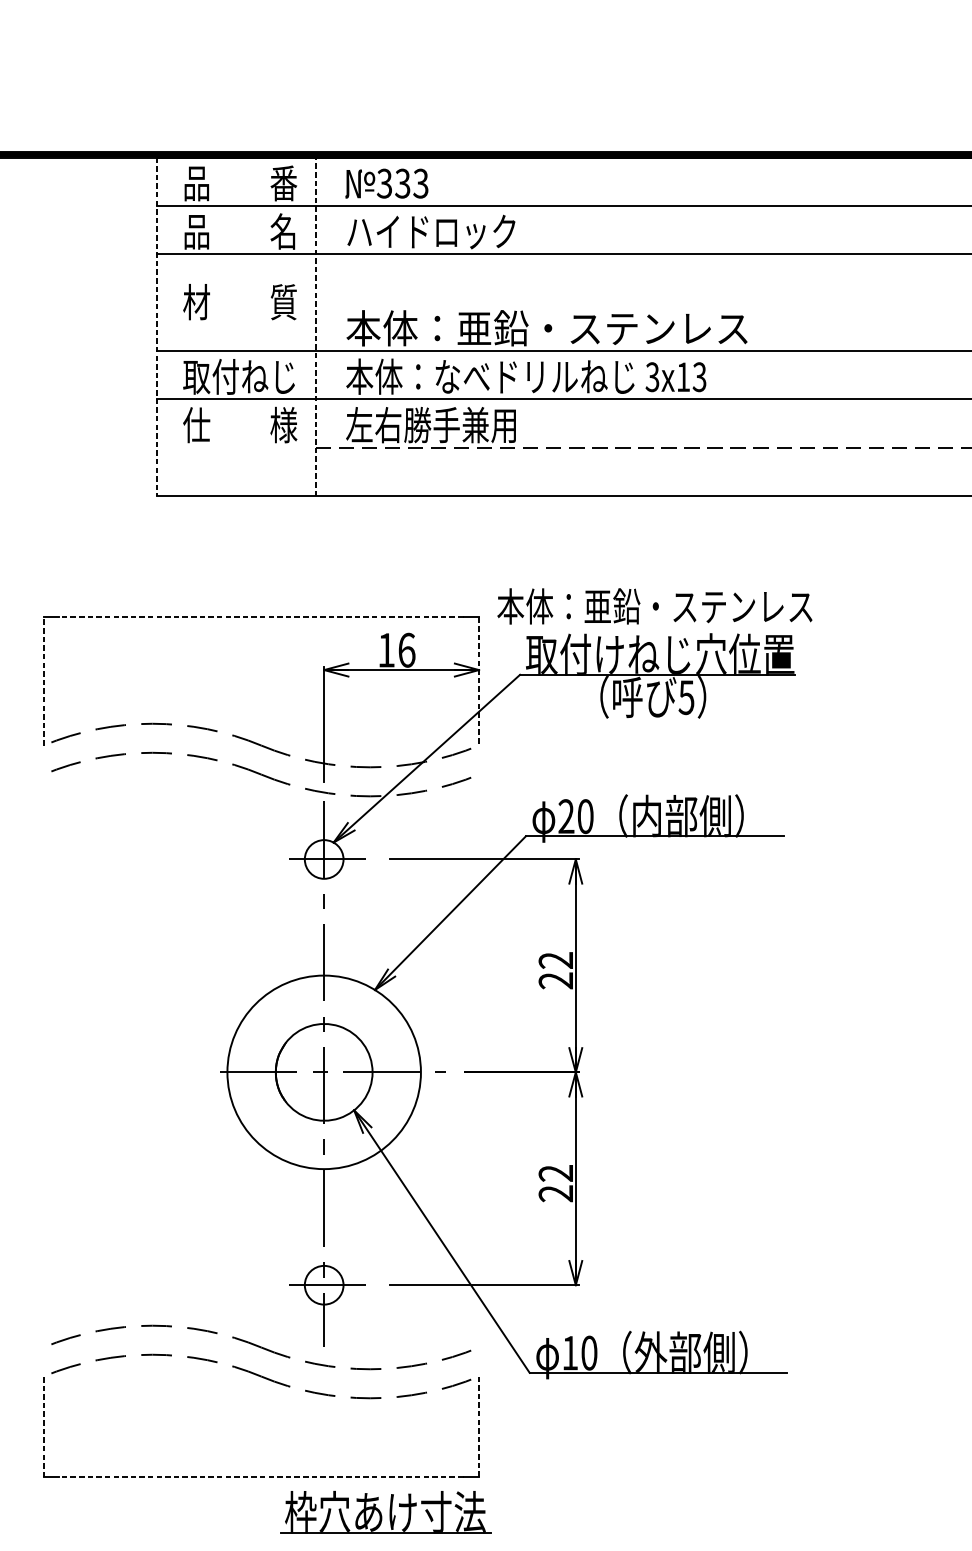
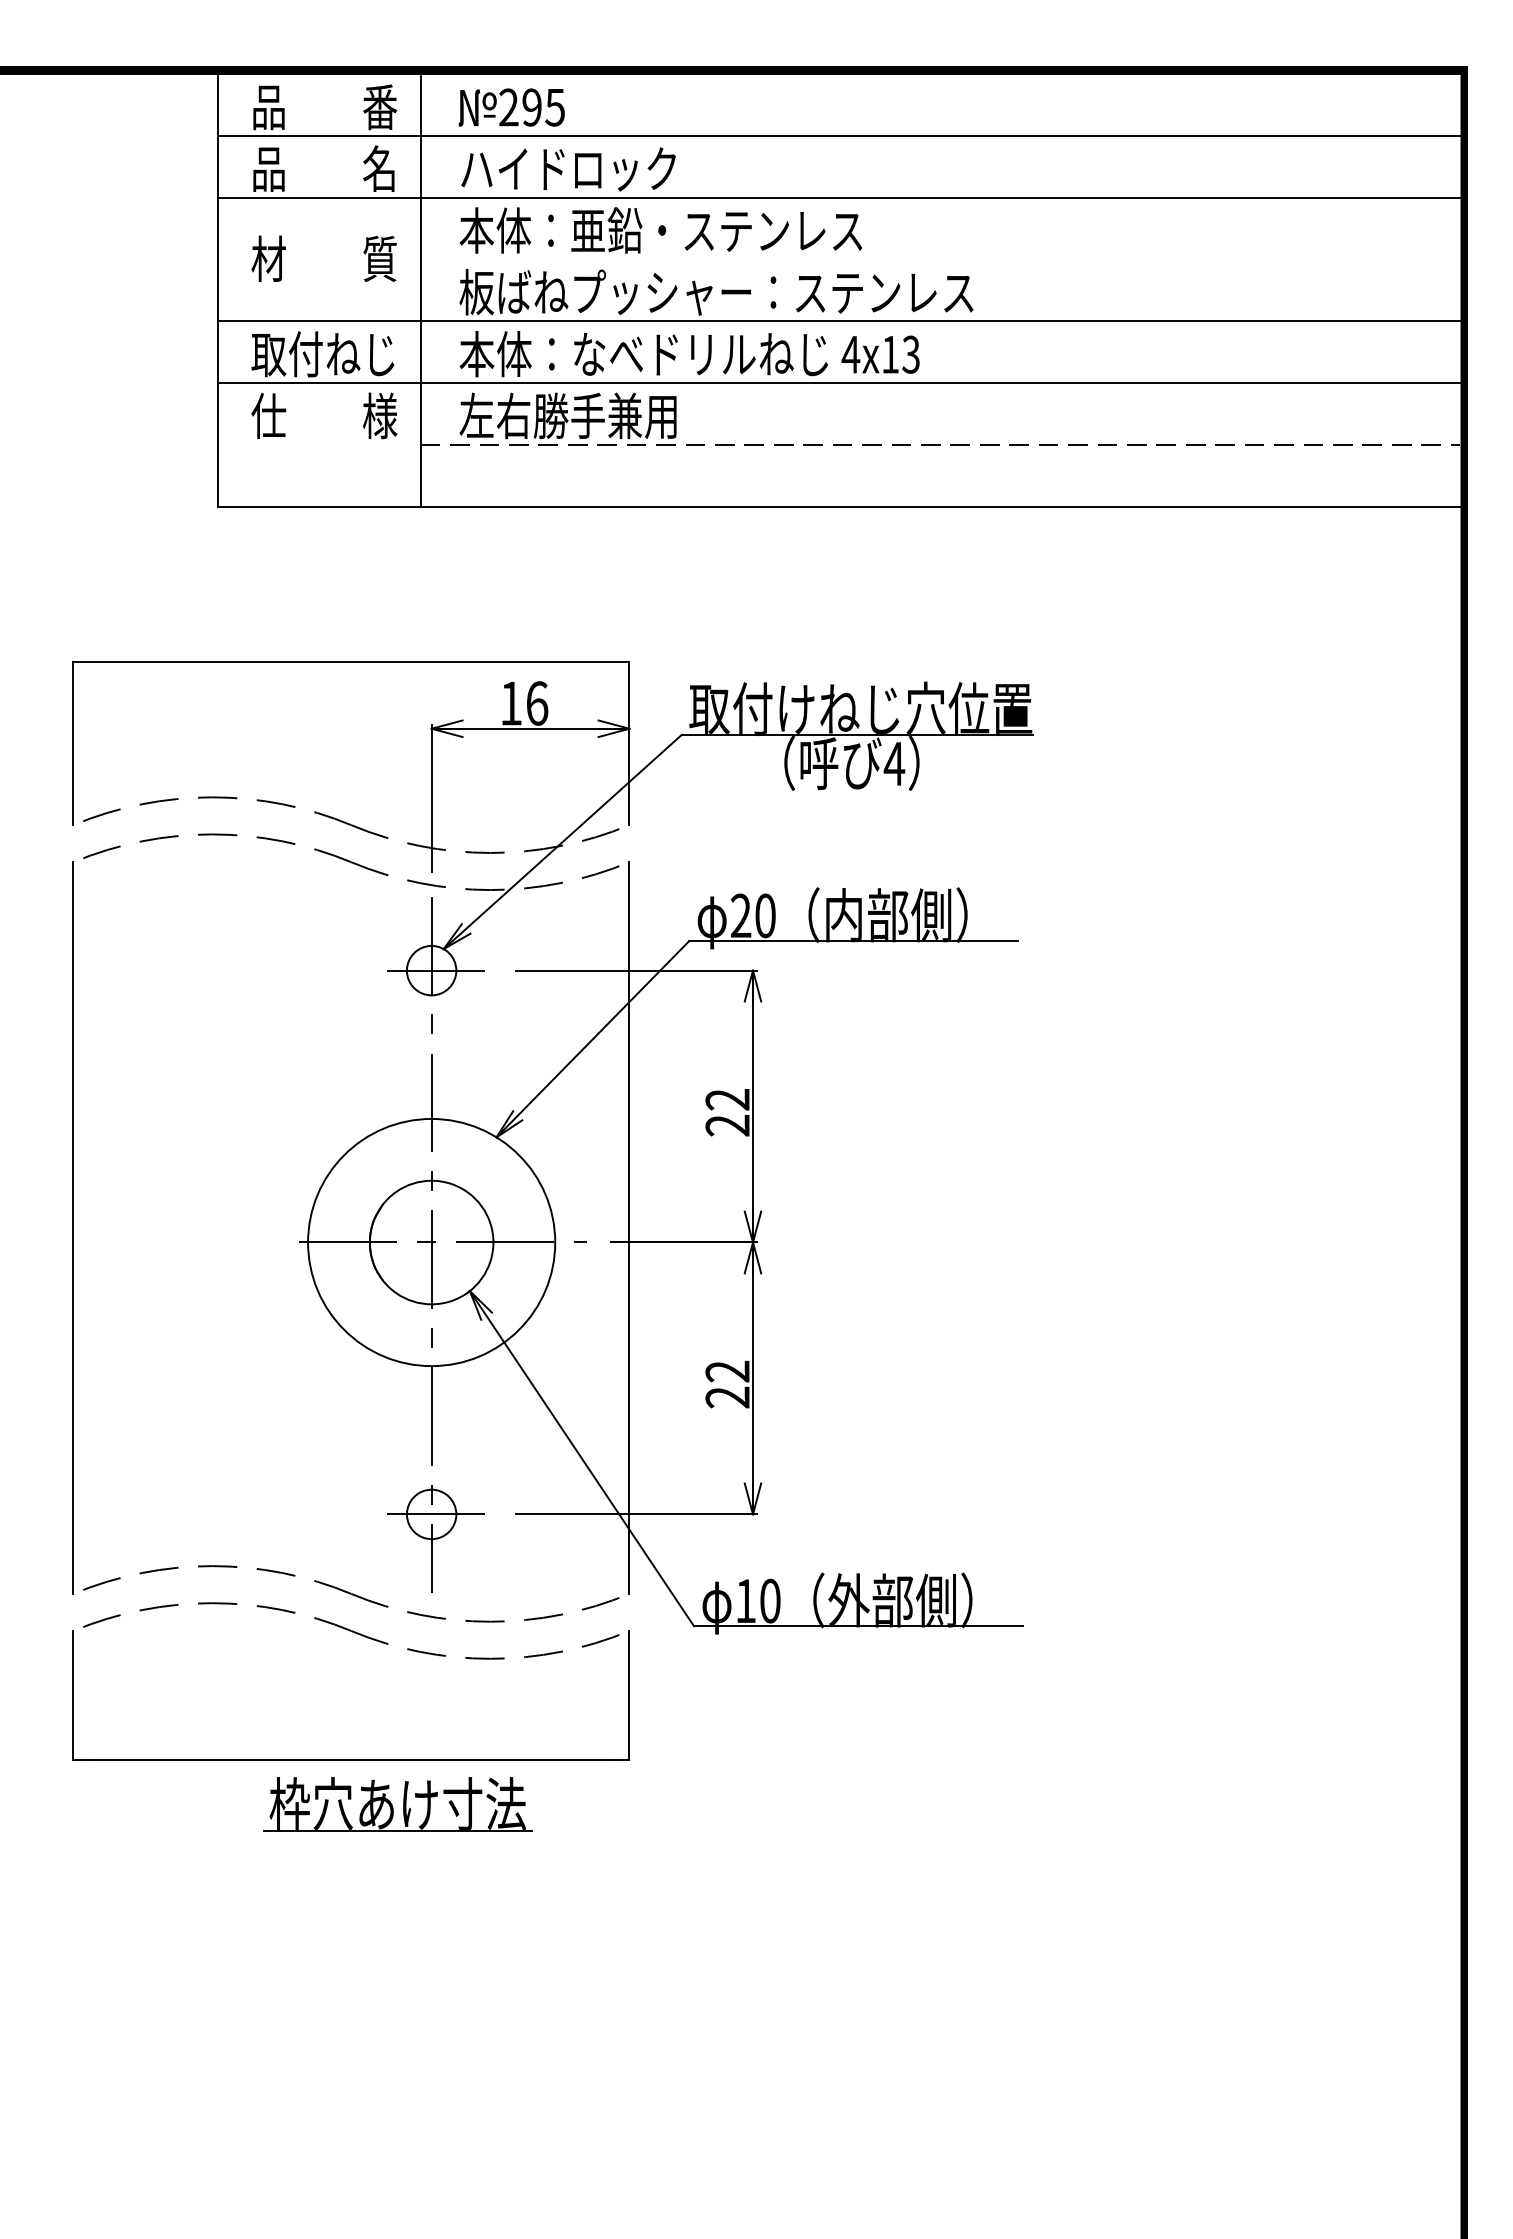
text: (402, 183) -> (531, 107), 333 -> 295
line: (157, 326) -> (218, 290), dashed -> solid
line: (315, 326) -> (420, 289), dashed -> solid
text: (547, 328) -> (716, 292), 本体：亜鉛・ステンレス -> 板ばねプッシャー：ステンレス
text: (652, 377) -> (850, 354), 3x13 -> 4x13
text: (654, 606) -> (660, 230), moved
line: (260, 617) -> (350, 661), dashed -> solid
line: (43, 681) -> (73, 743), dashed -> solid
line: (479, 681) -> (629, 743), dashed -> solid
text: (686, 698) -> (894, 764), 5 -> 4
line: (43, 1060) -> (73, 1227), added
line: (479, 1060) -> (629, 1227), added
line: (43, 1426) -> (73, 1694), dashed -> solid
line: (479, 1427) -> (629, 1695), dashed -> solid
line: (260, 1477) -> (350, 1759), dashed -> solid
part: (385, 1512) -> (397, 1804), moved

